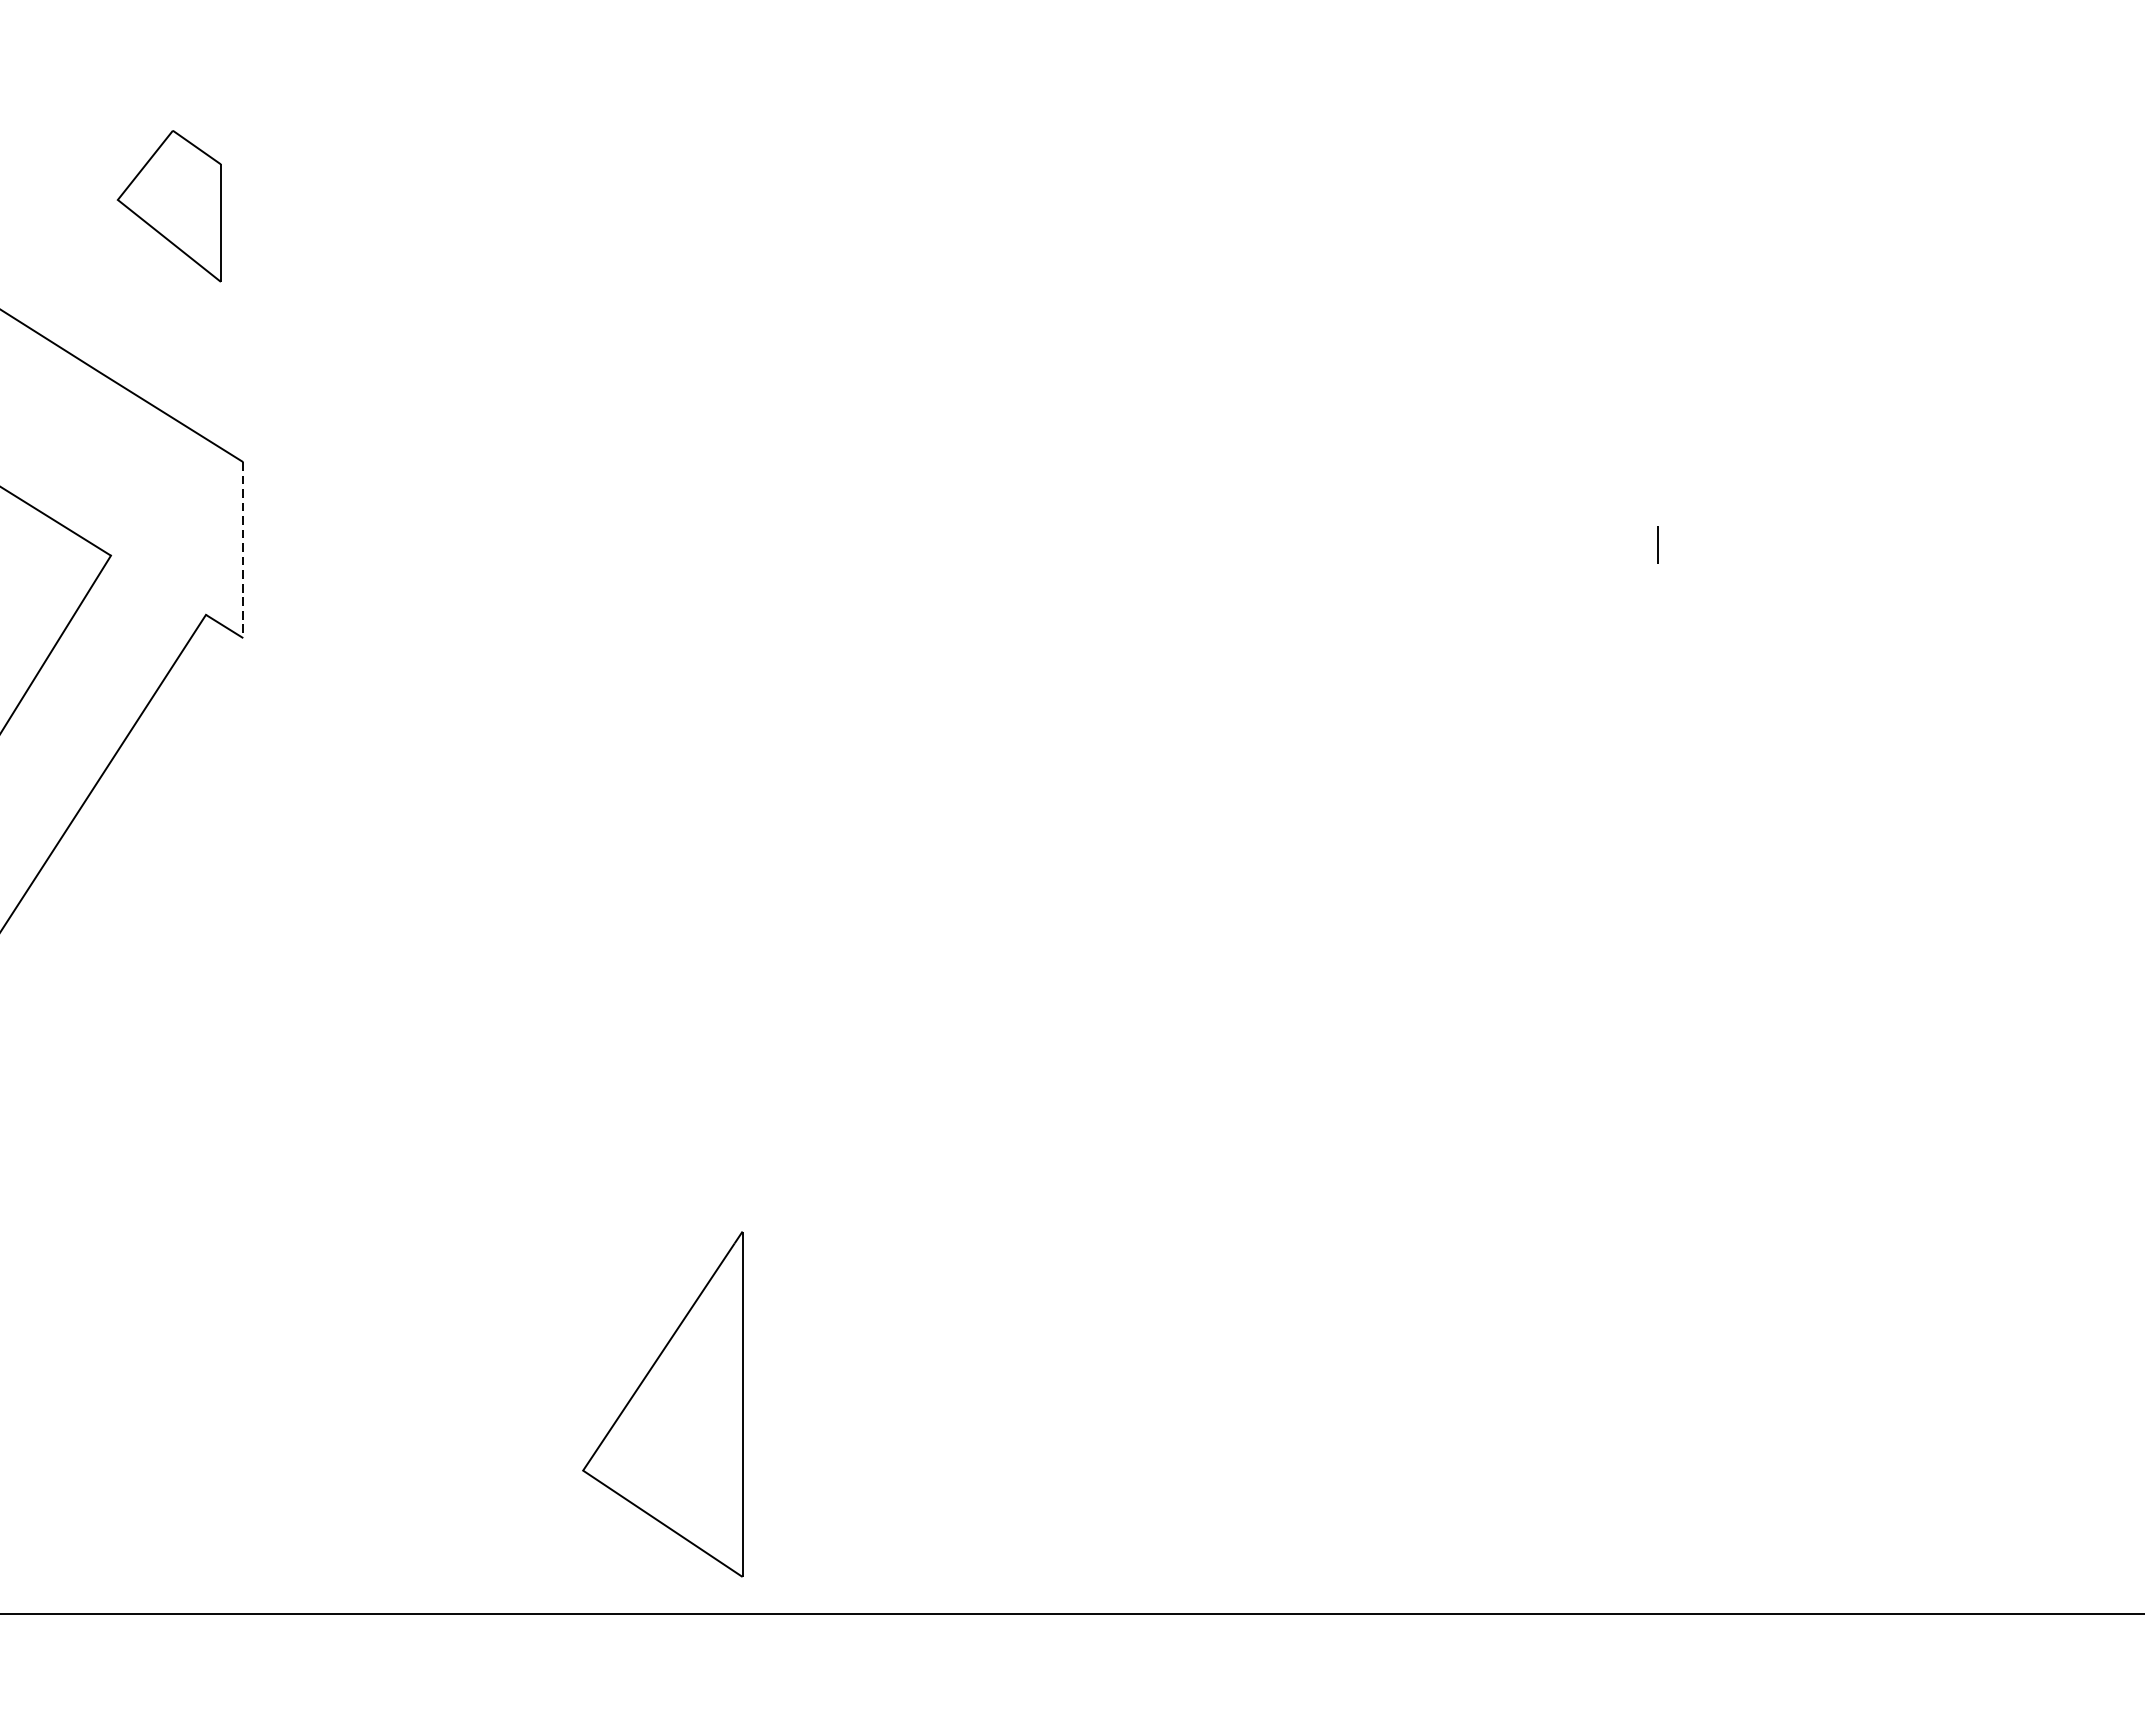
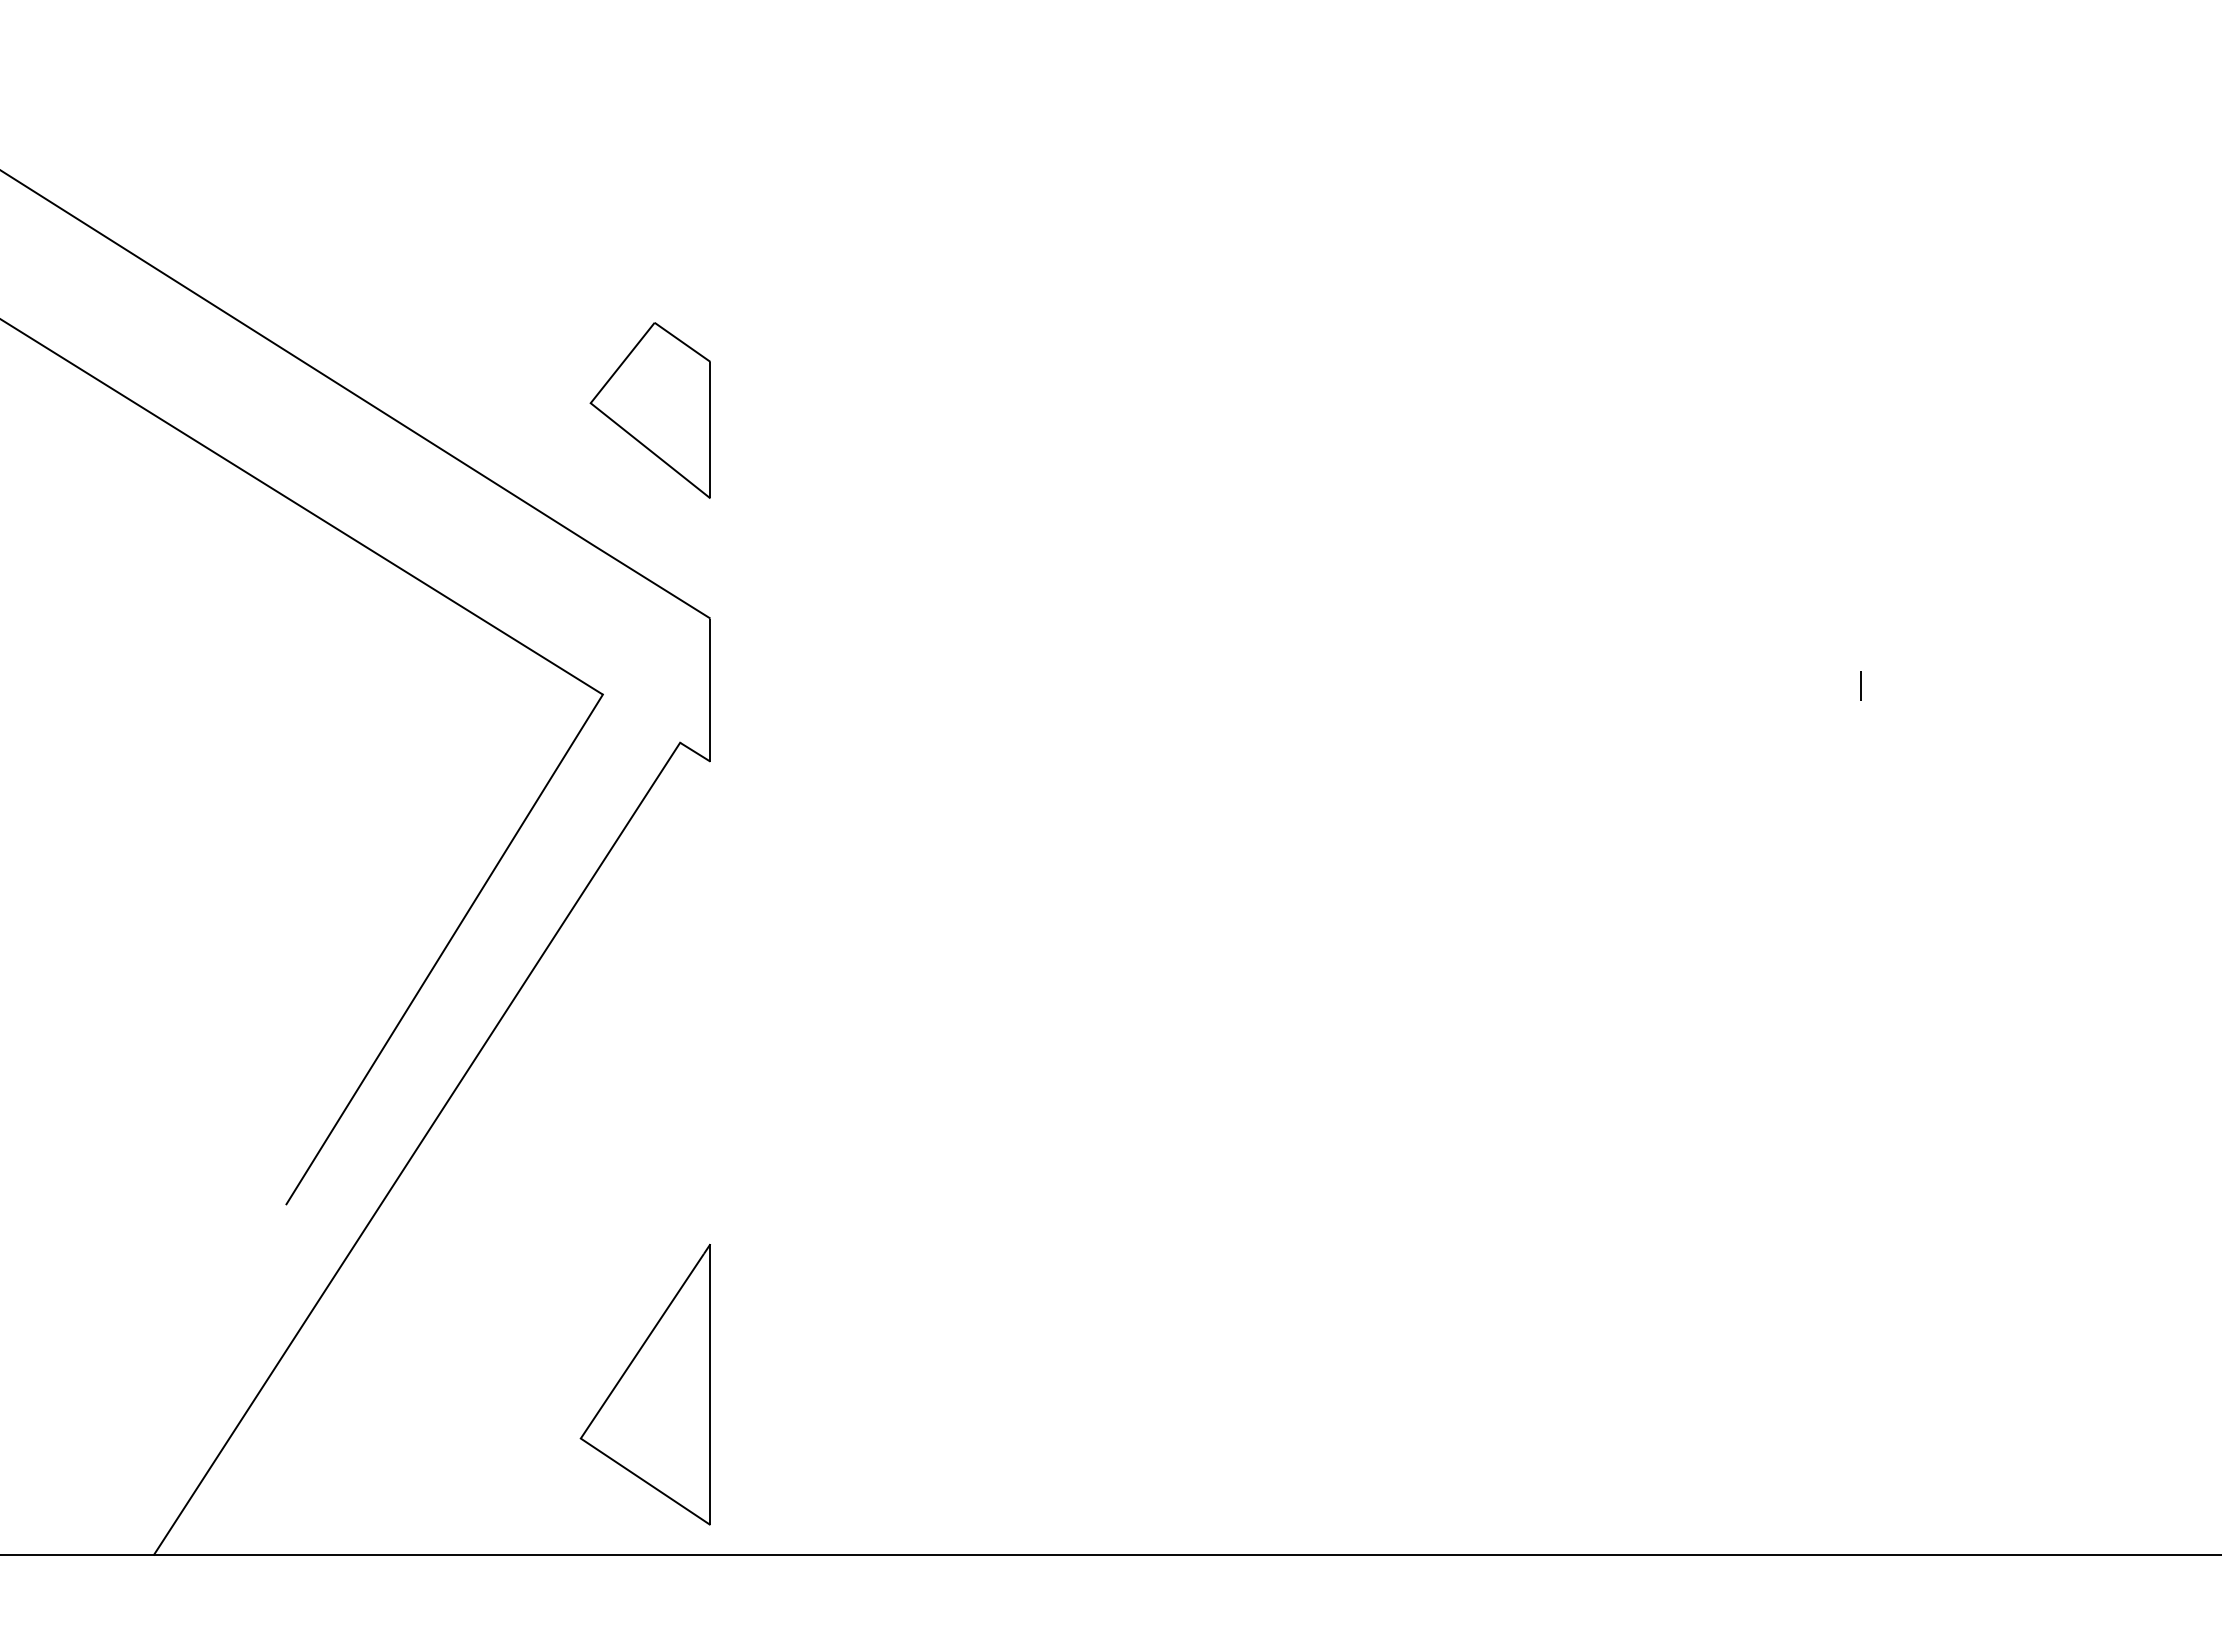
part: (168, 206) -> (649, 410), size x1.43
line: (243, 550) -> (710, 690), dashed -> solid
part: (661, 1404) -> (644, 1384), moved

